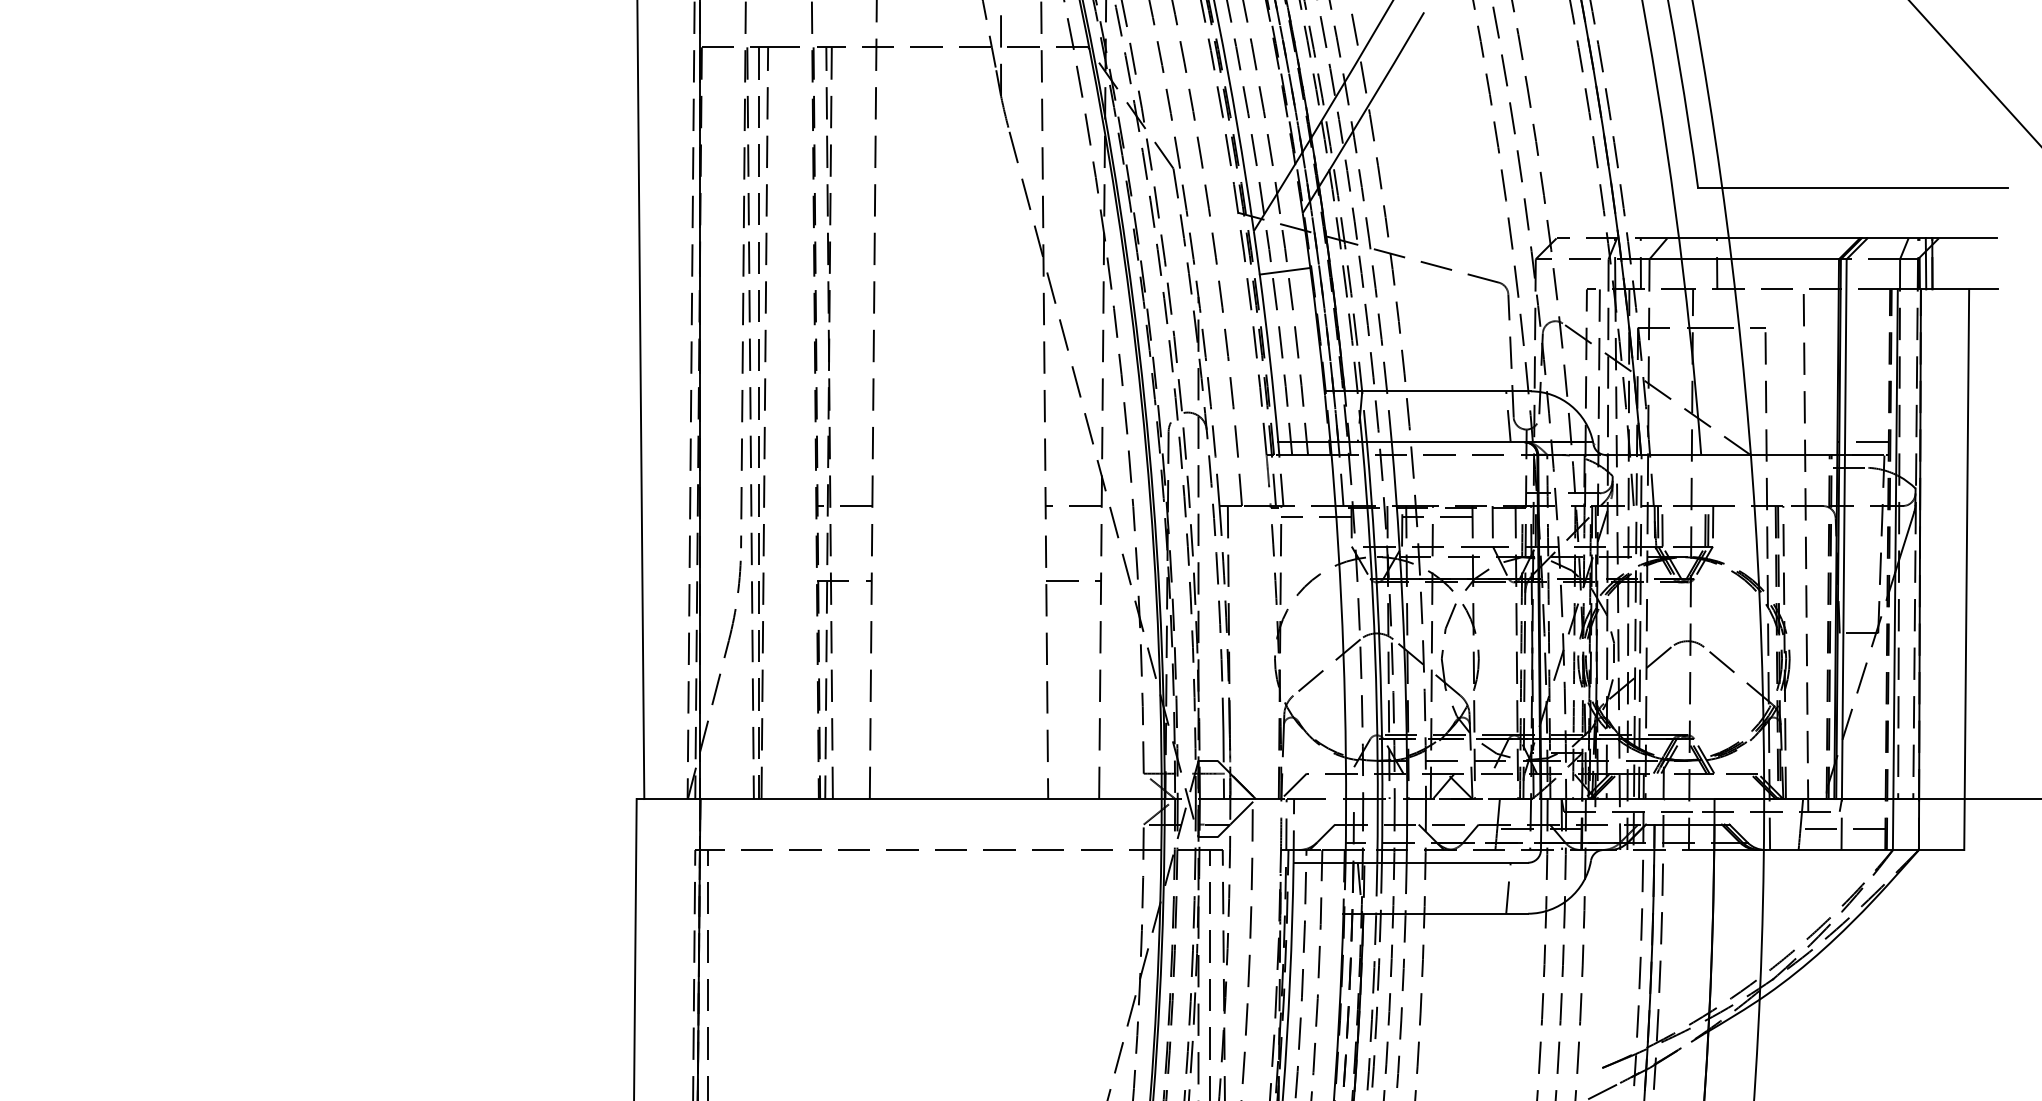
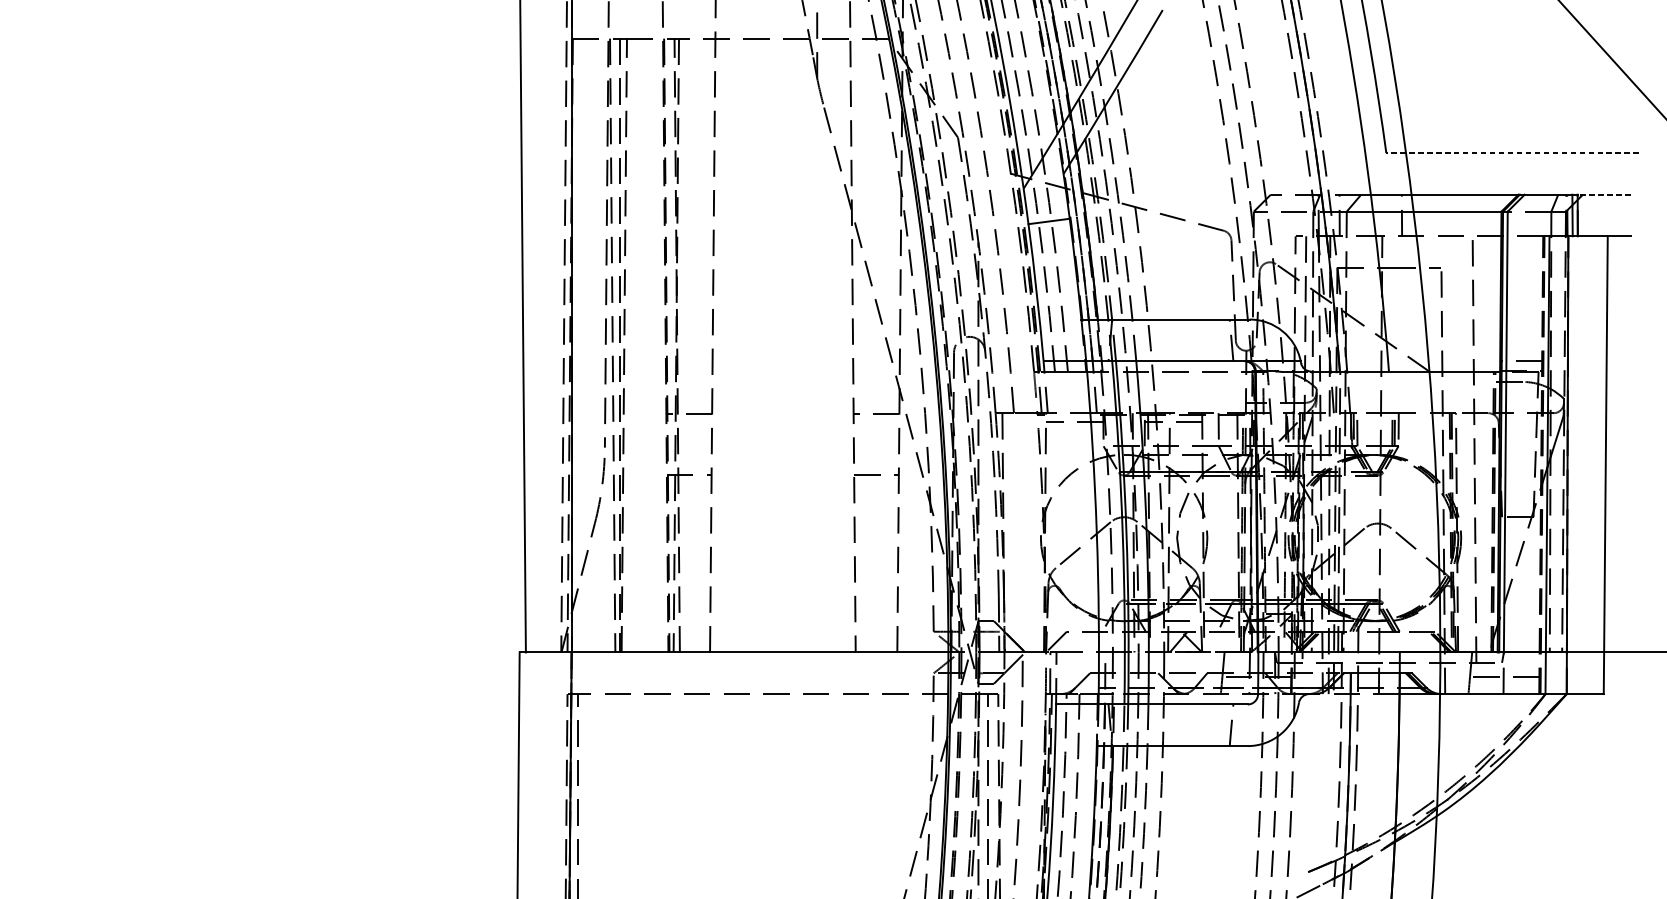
line: (1852, 187) -> (1512, 153), solid -> dashed
line: (1964, 238) -> (1603, 194), solid -> dashed

